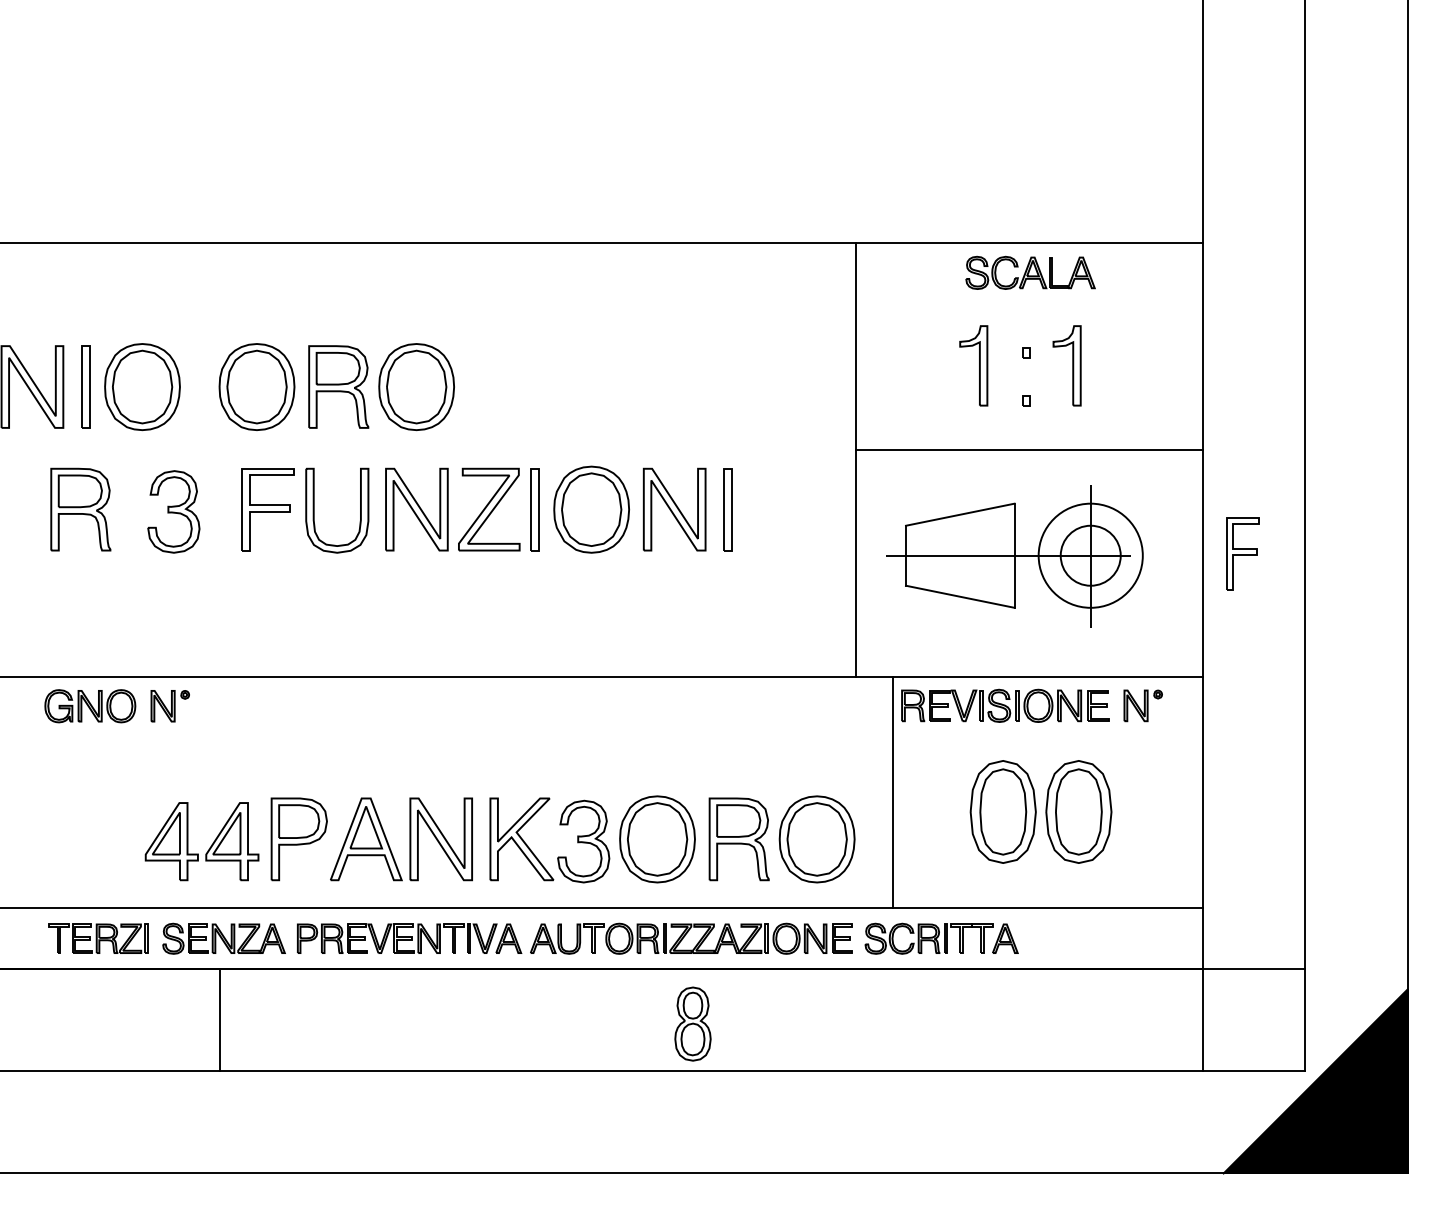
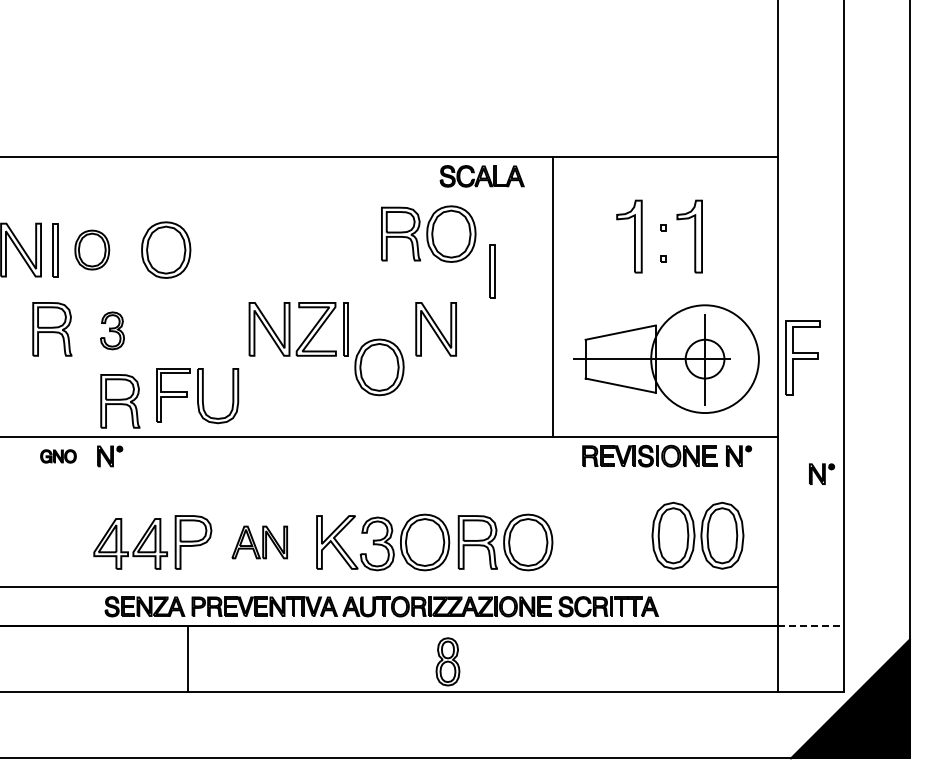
part: (1029, 273) -> (481, 176), moved
part: (973, 364) -> (629, 235), size x1.4
part: (1066, 364) -> (689, 235), size x1.4
part: (142, 386) -> (92, 249), size x0.7
part: (381, 386) -> (428, 233), moved
line: (1029, 449) -> (665, 290), removed
part: (591, 509) -> (379, 367), moved
part: (727, 509) -> (492, 271), moved
part: (173, 511) -> (112, 330), size x0.7
part: (305, 511) -> (197, 396), moved
part: (1243, 553) -> (803, 357), size x1.6
circle: (1089, 554) -> (704, 358), size x1.6
part: (186, 621) -> (120, 401), added
part: (90, 706) -> (58, 456), size x0.6
part: (1270, 732) -> (821, 473), added
line: (891, 791) -> (576, 511), removed
part: (1040, 811) -> (697, 535), moved
part: (401, 839) -> (259, 542), size x0.6
part: (98, 938) -> (63, 606), removed
line: (1255, 969) -> (811, 626), solid -> dashed
line: (218, 1020) -> (187, 659), moved

